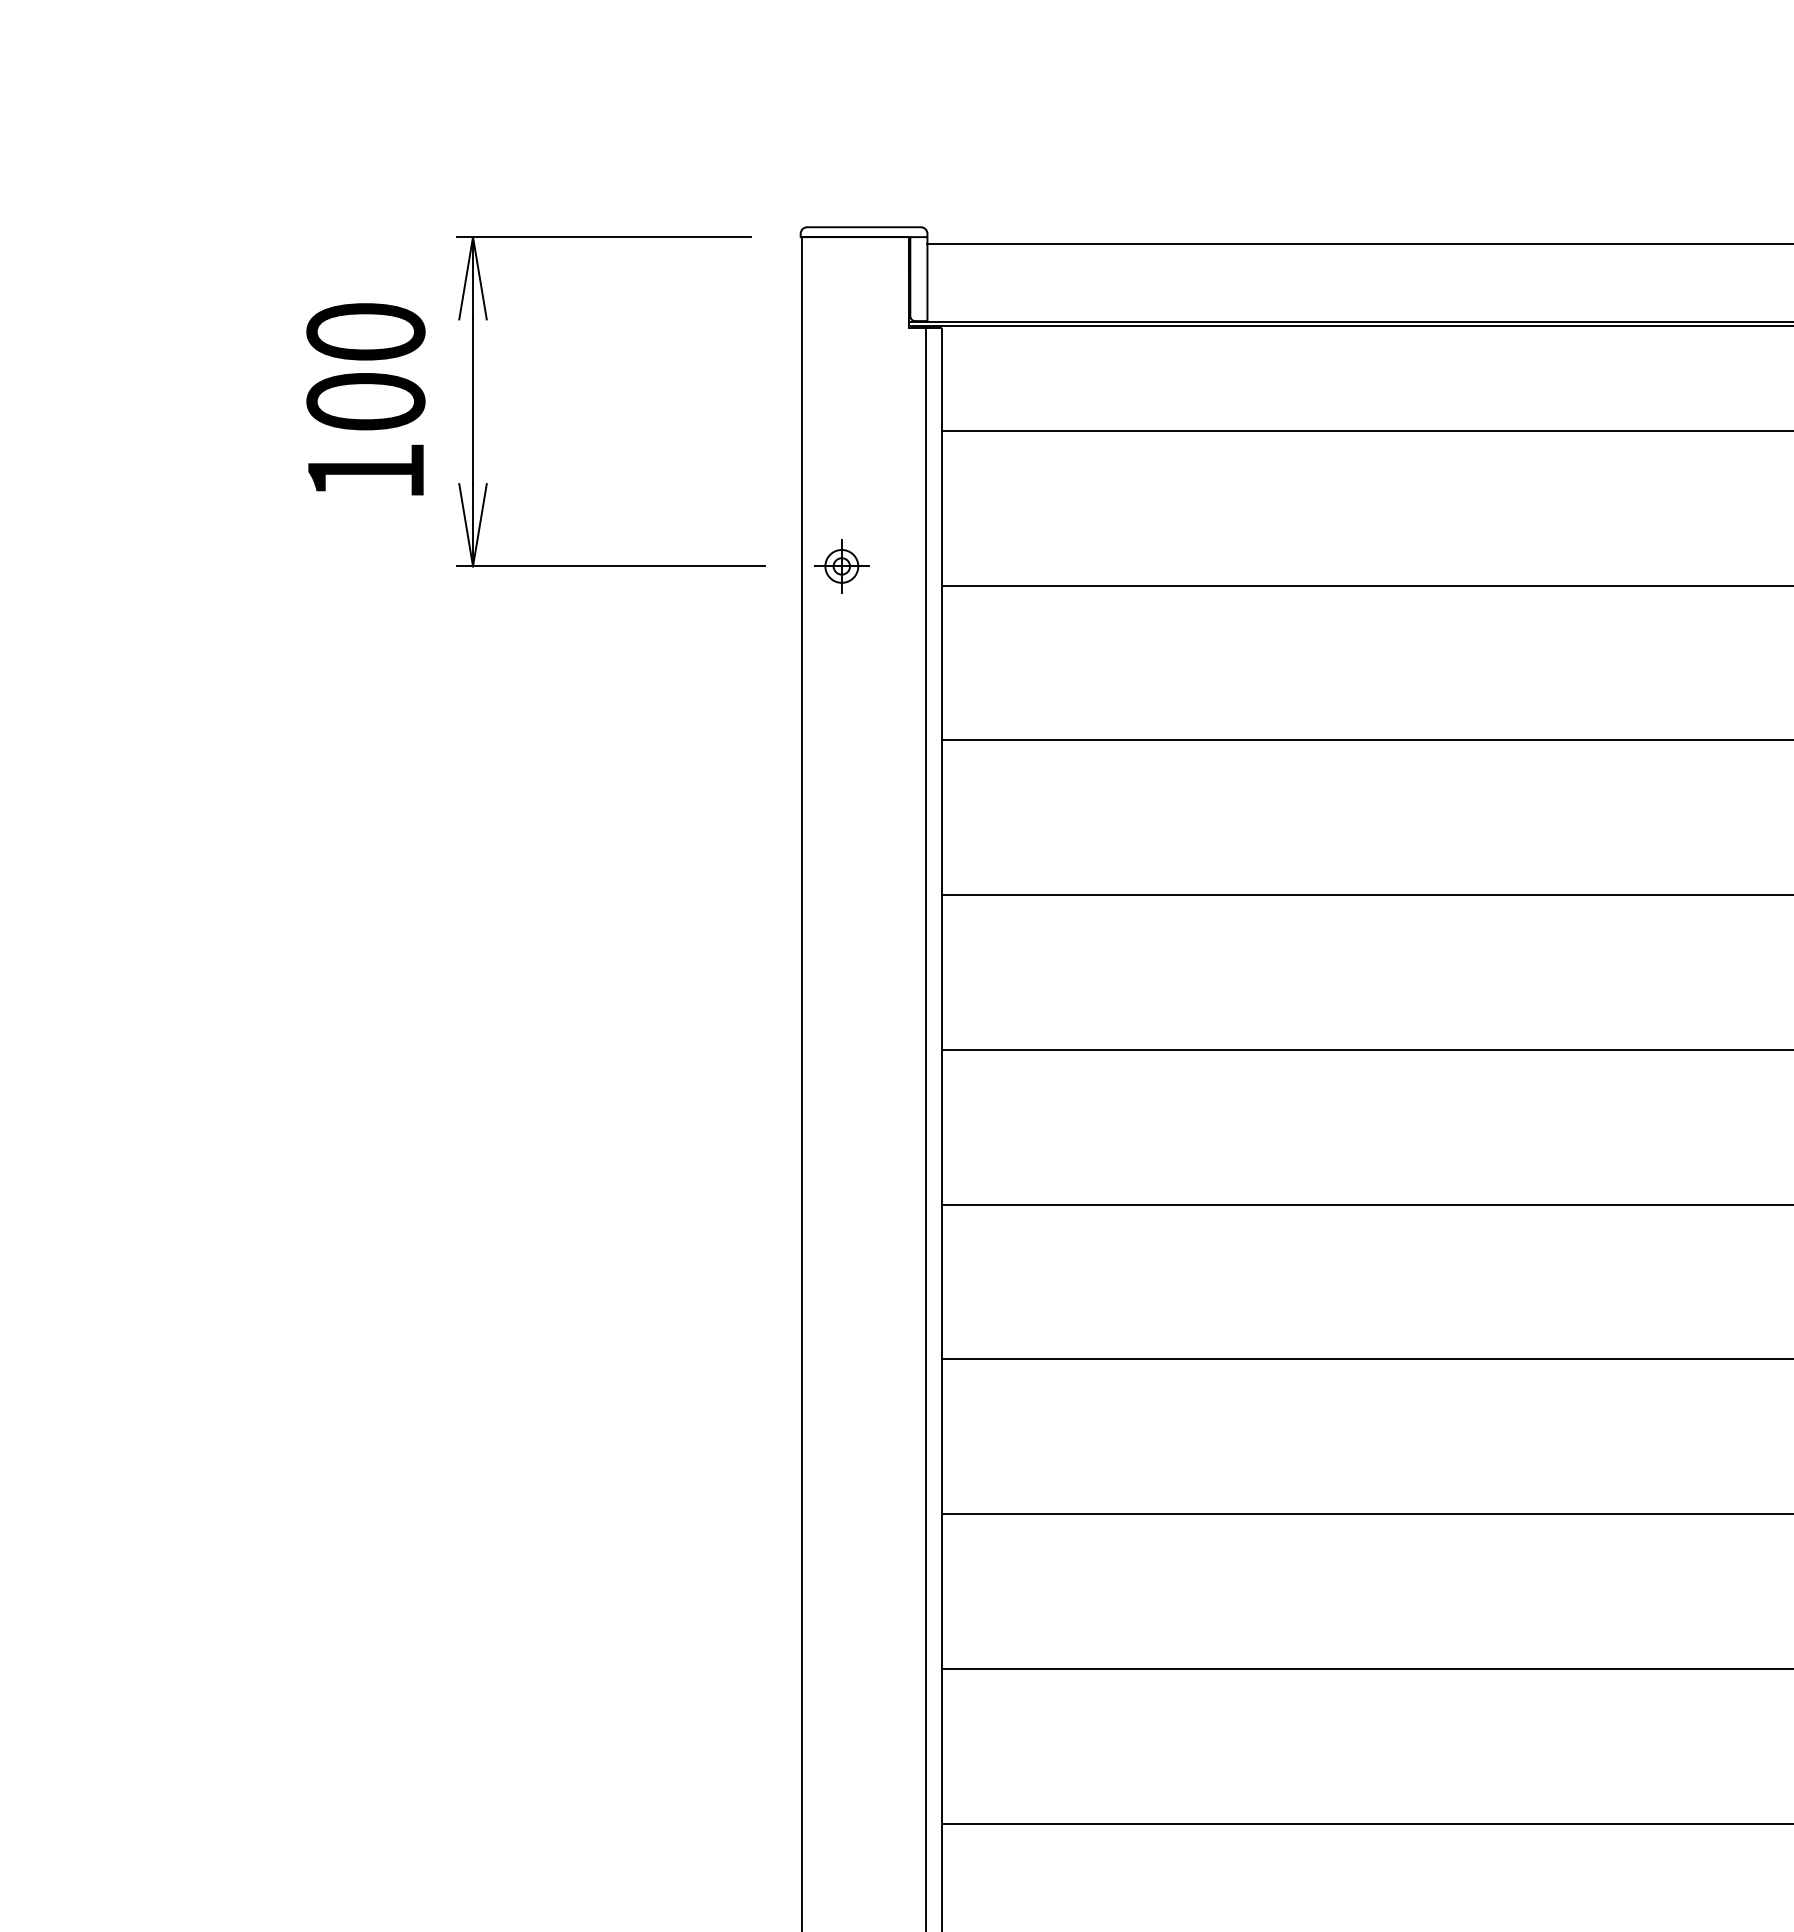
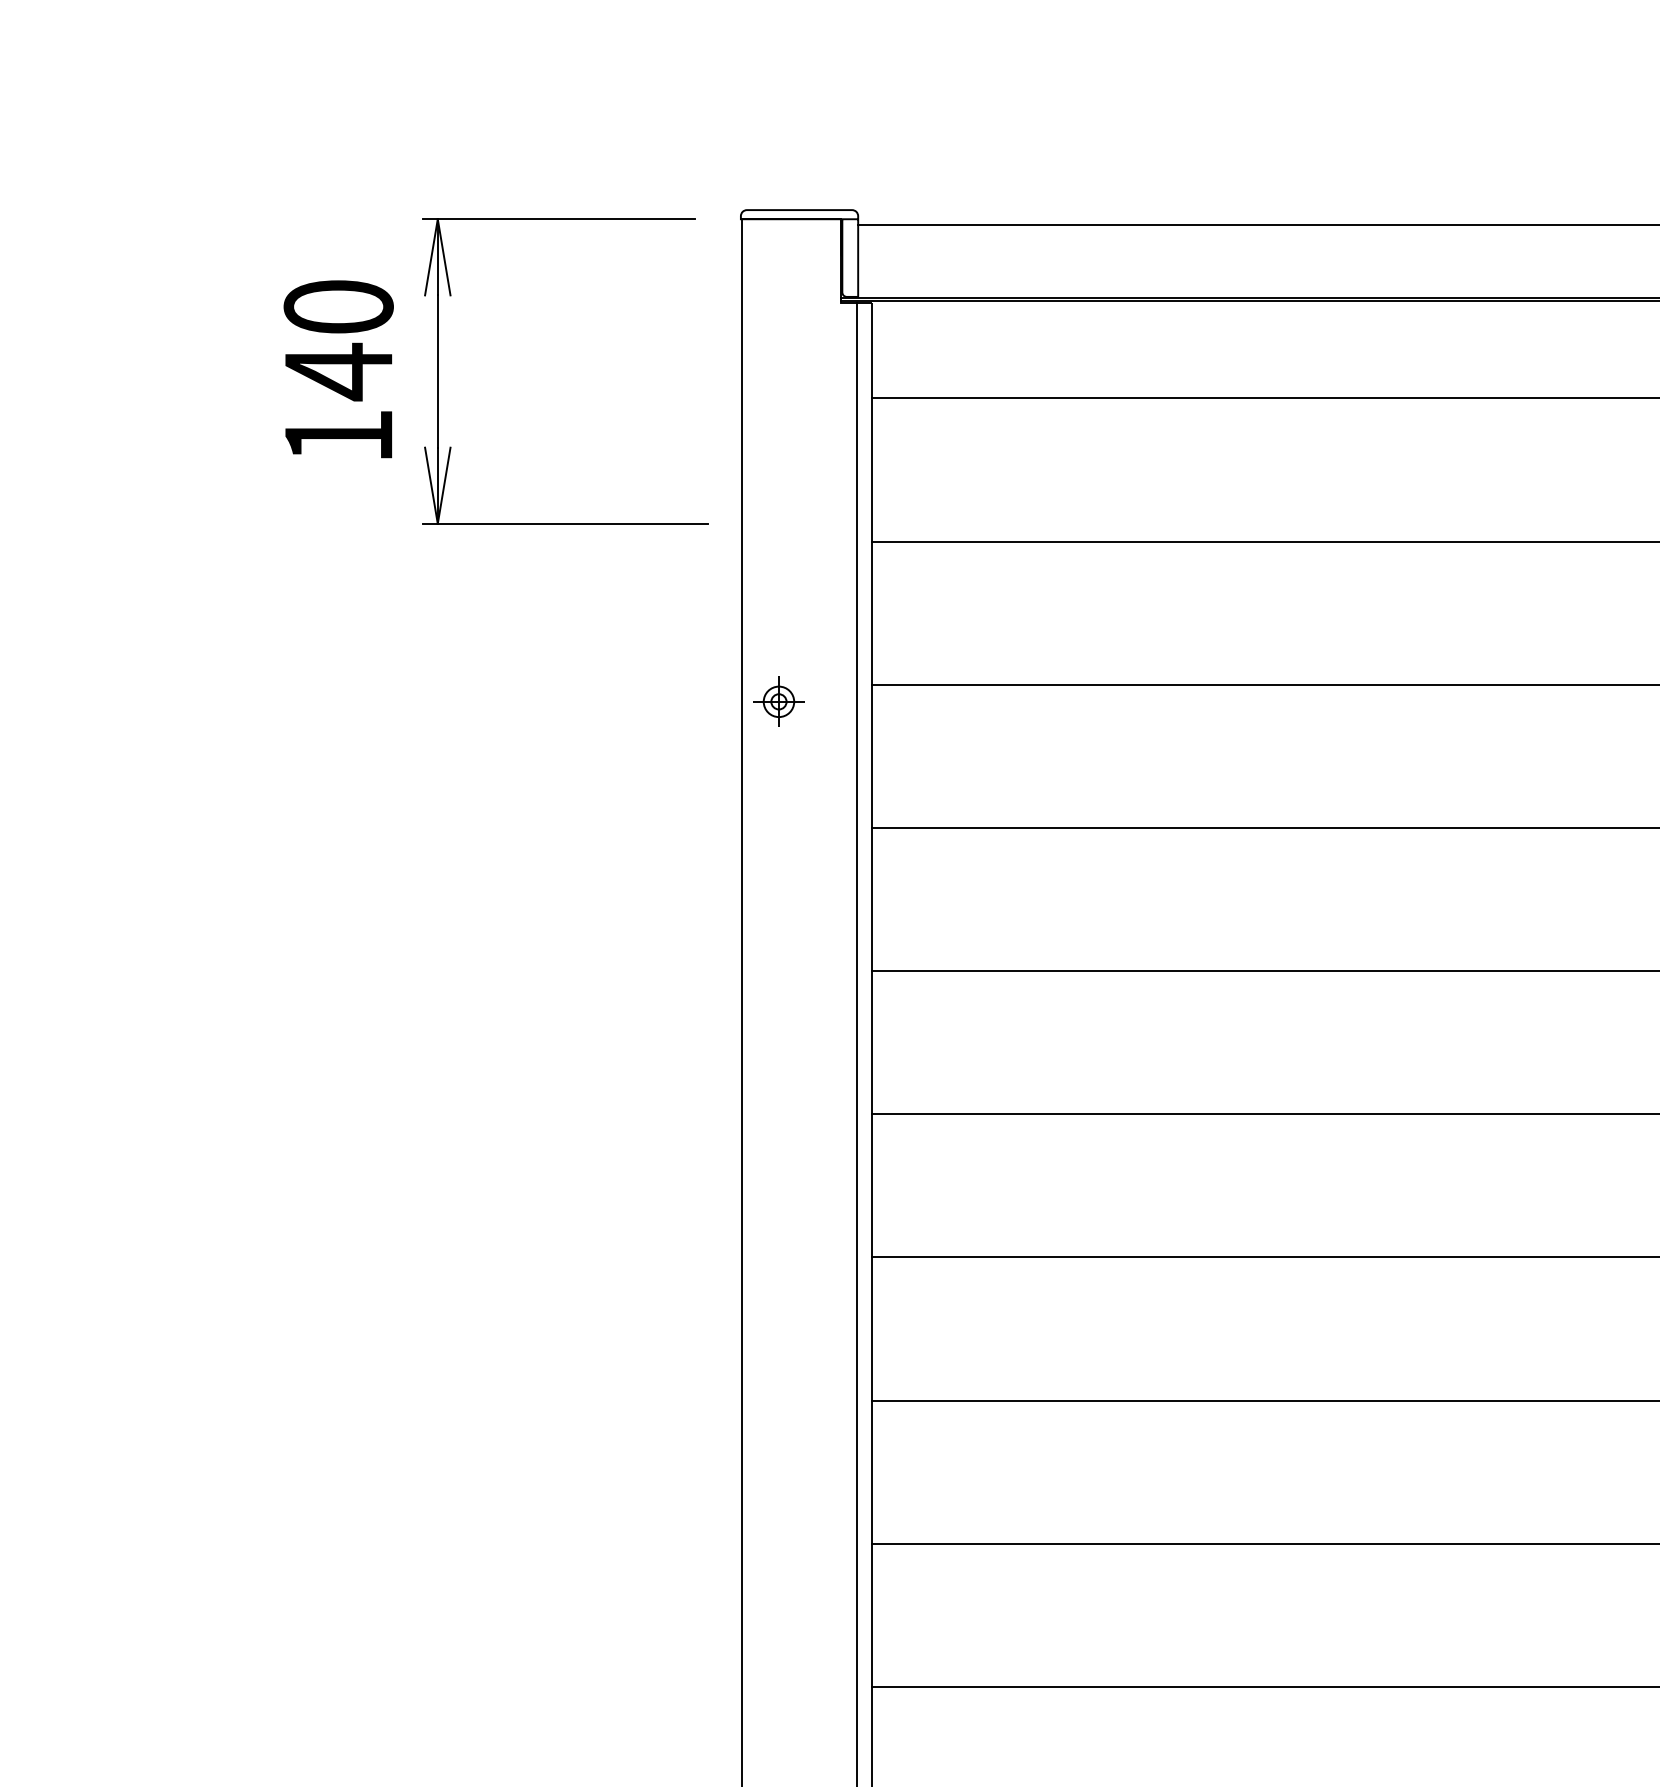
text: (365, 401) -> (338, 371), 100 -> 140
part: (841, 566) -> (778, 701), moved

